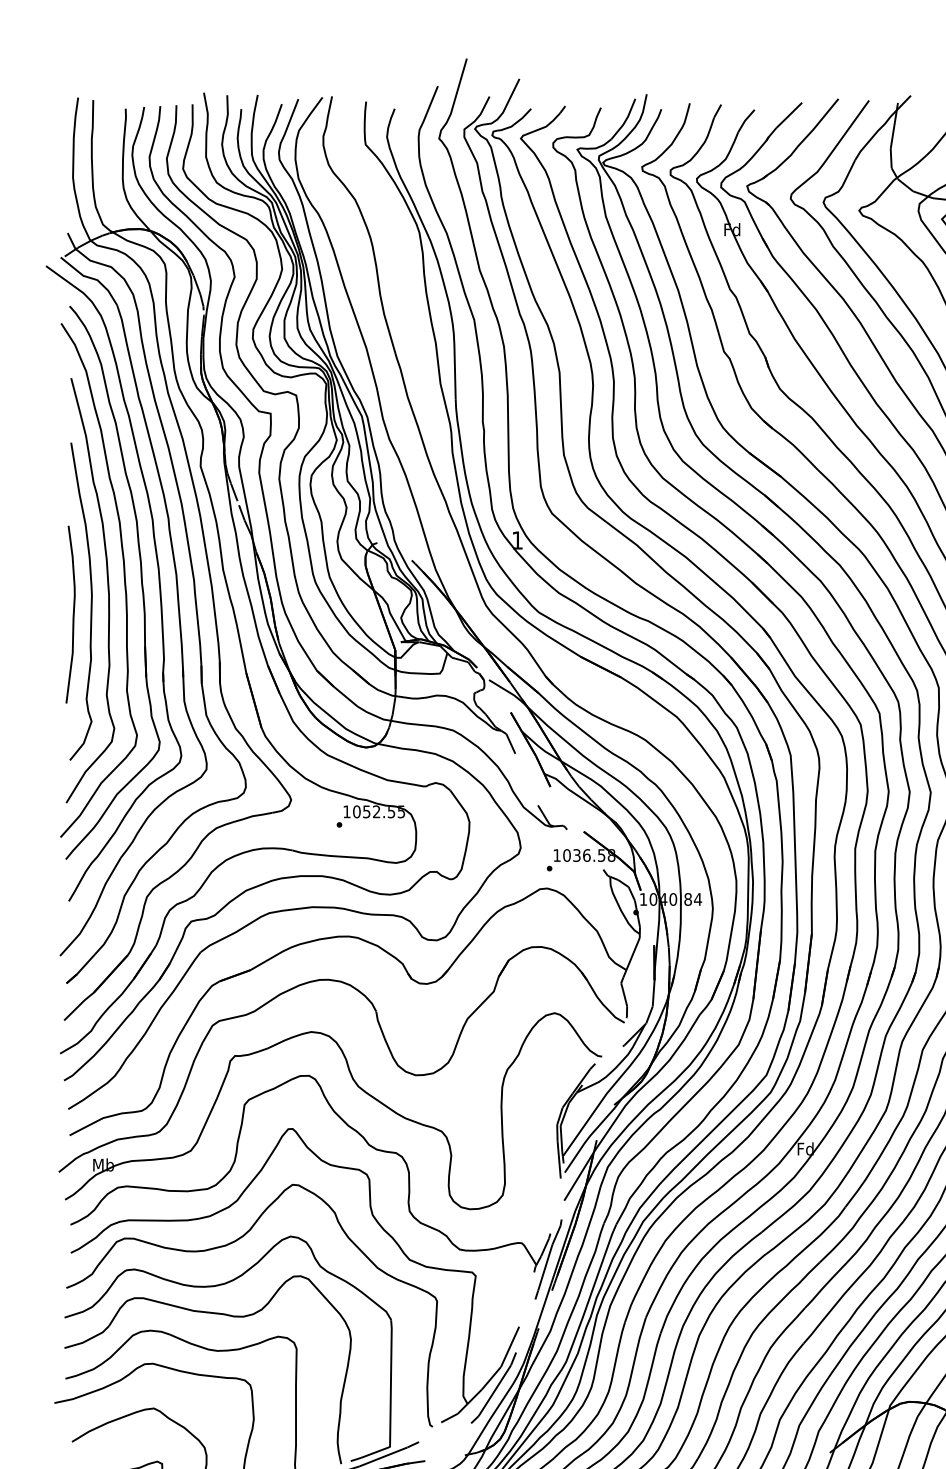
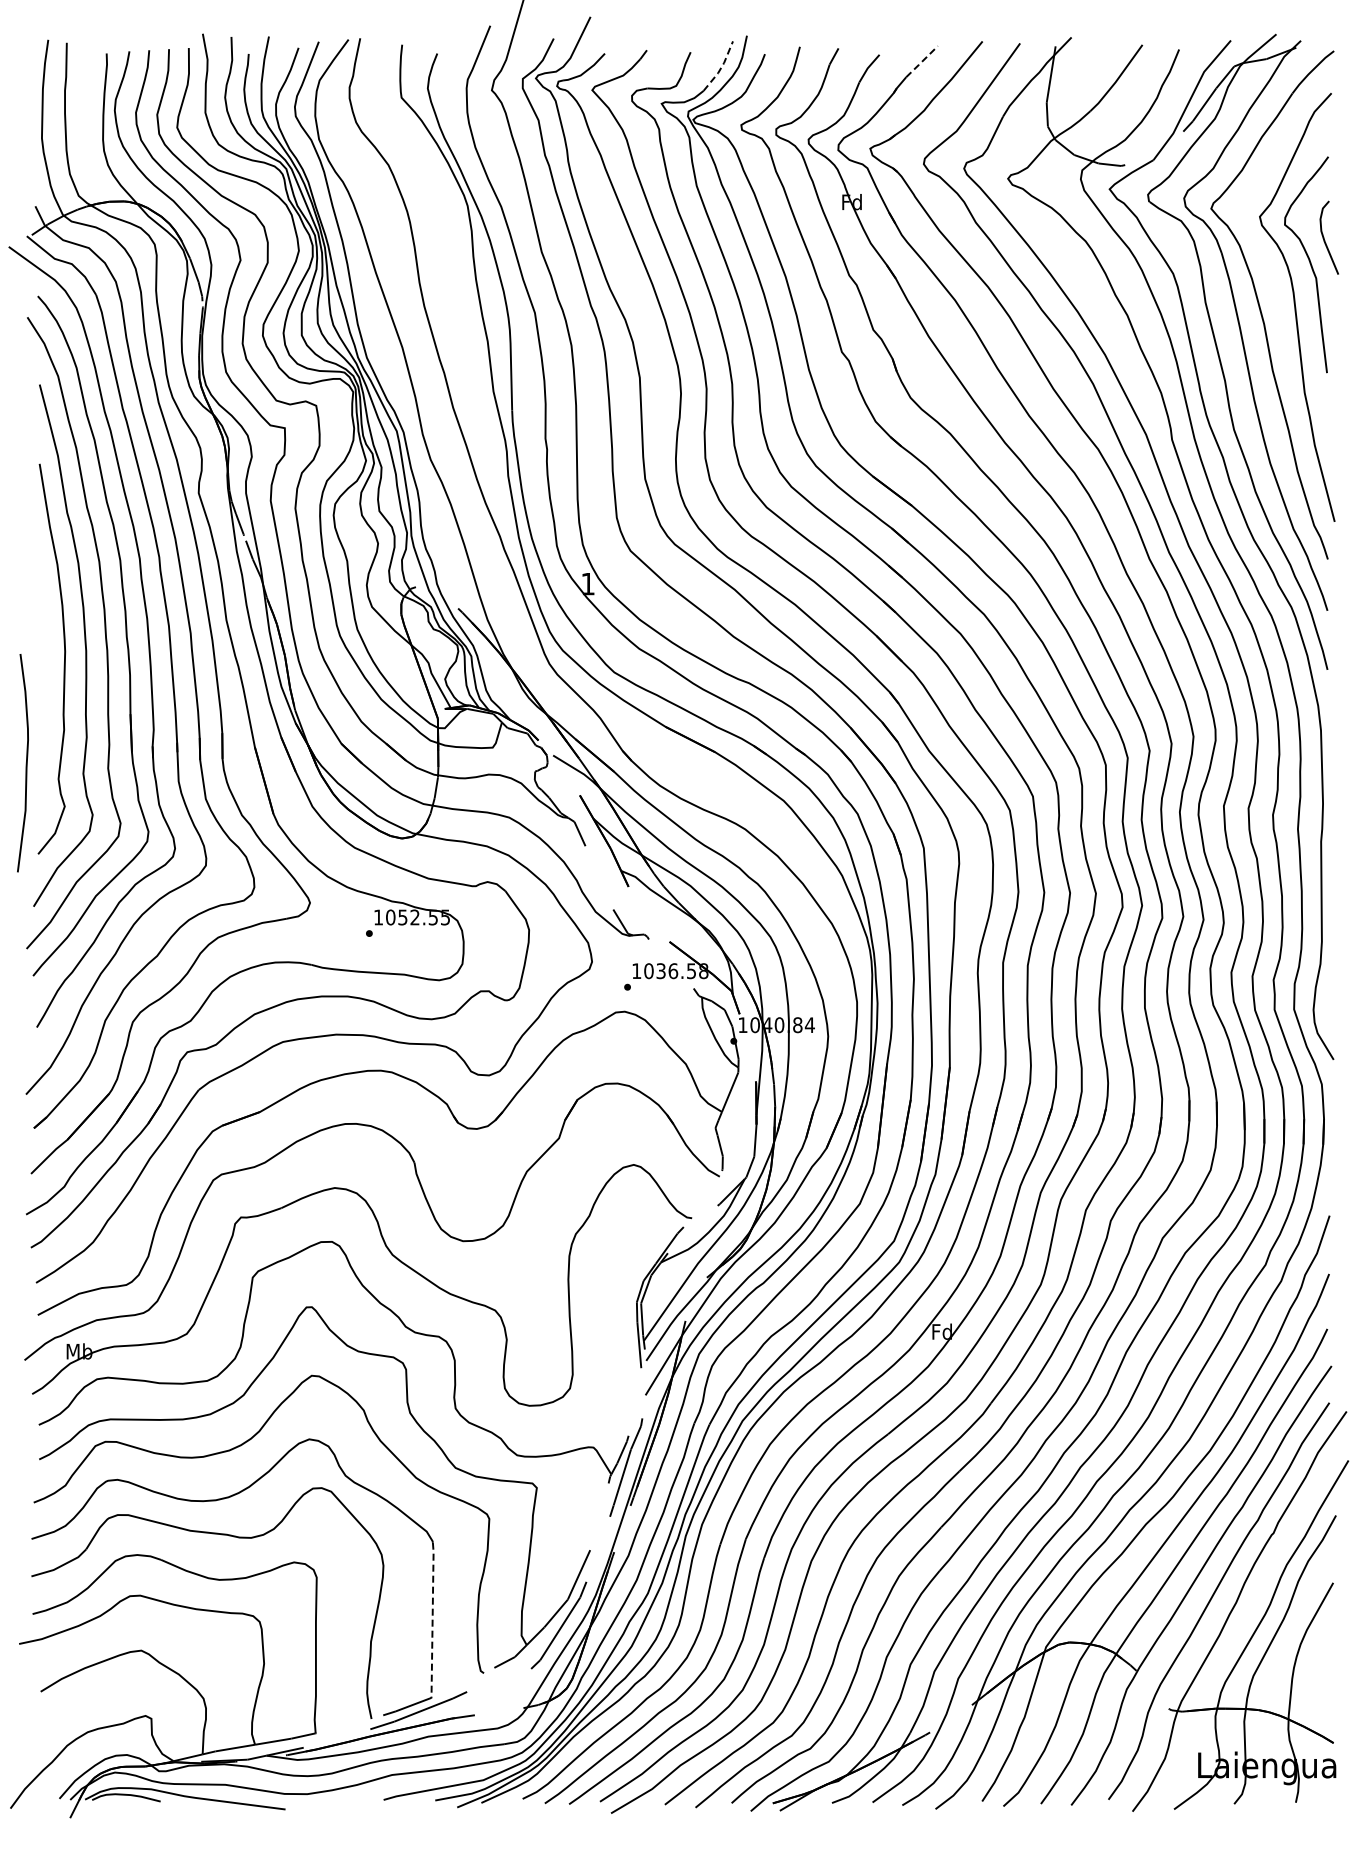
line: (788, 116) -> (921, 62), solid -> dashed
line: (626, 120) -> (721, 67), solid -> dashed
curve: (72, 614) -> (25, 763), moved
line: (390, 1383) -> (432, 1620), solid -> dashed

